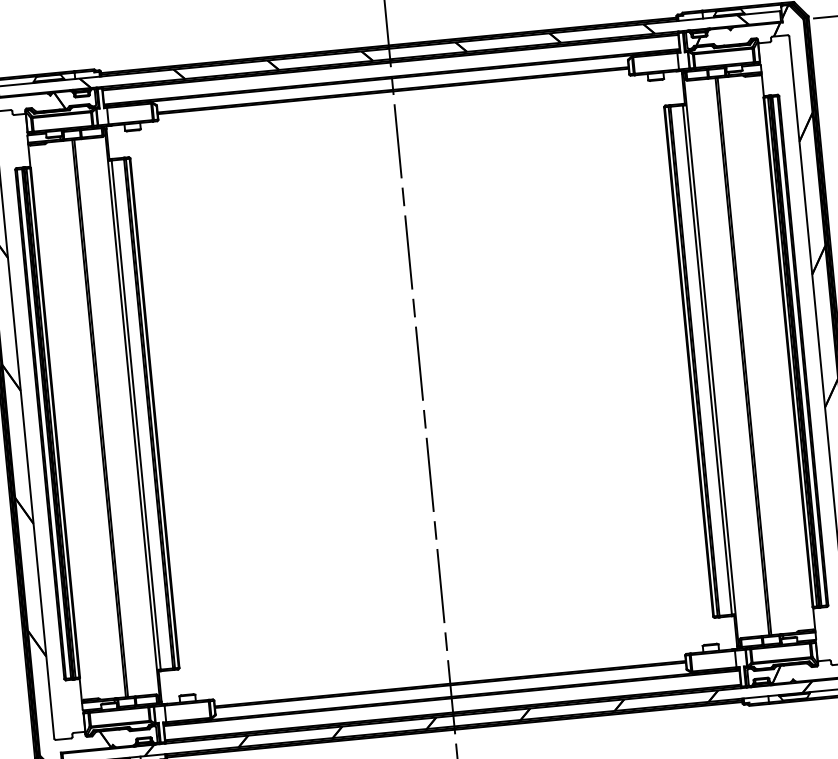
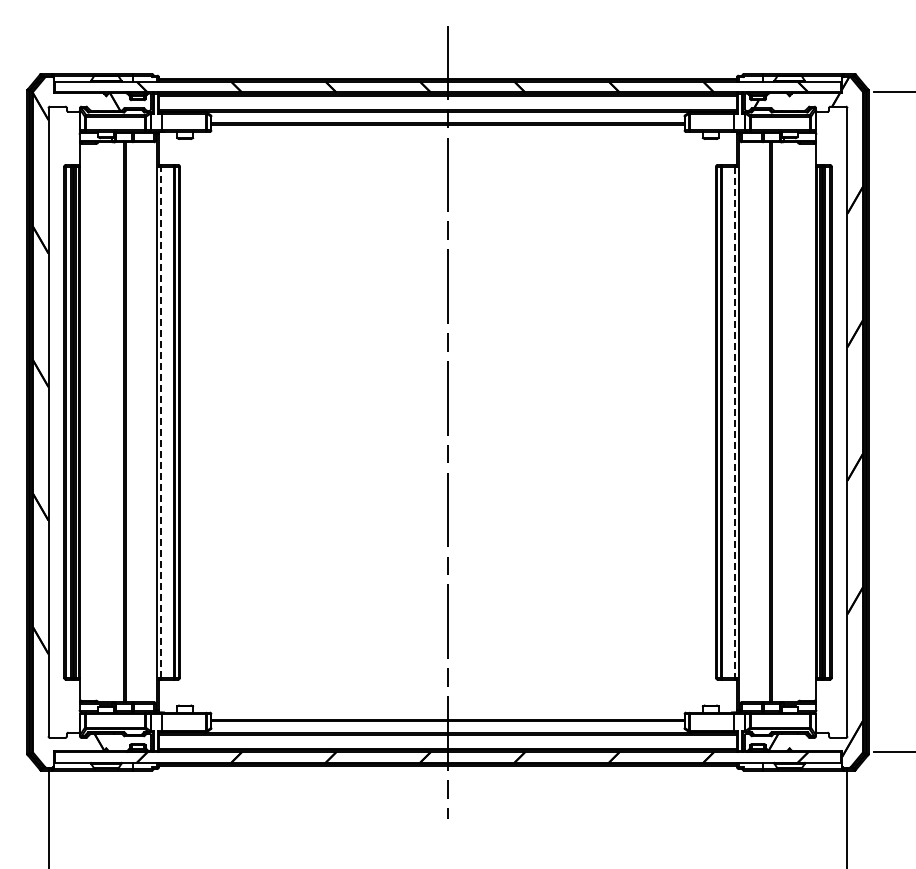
line: (707, 360) -> (734, 422), solid -> dashed
line: (136, 415) -> (161, 422), solid -> dashed

